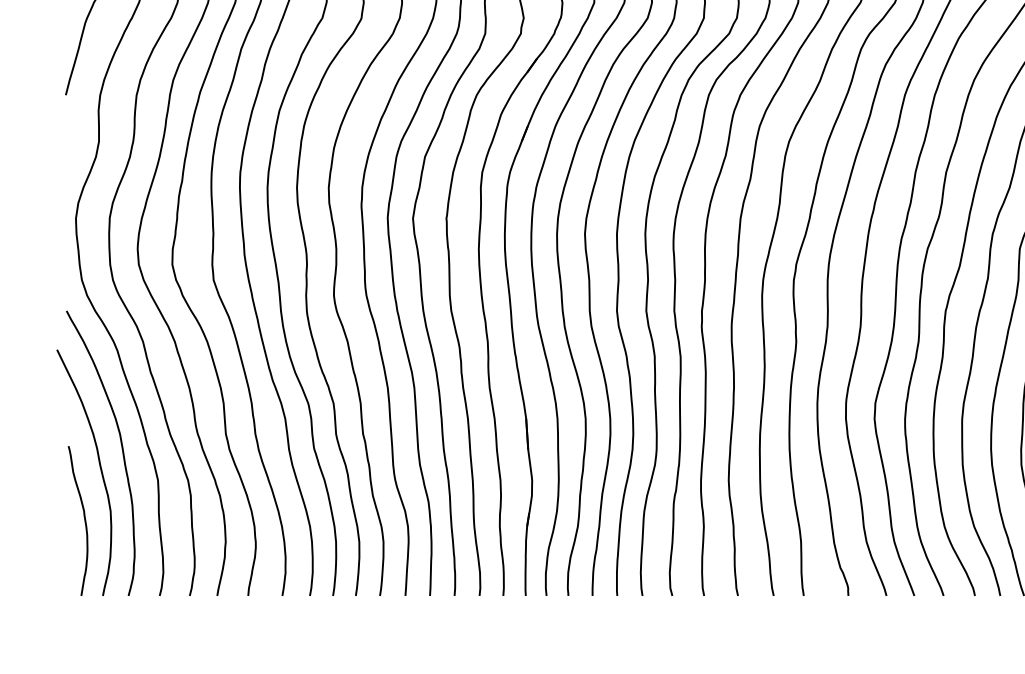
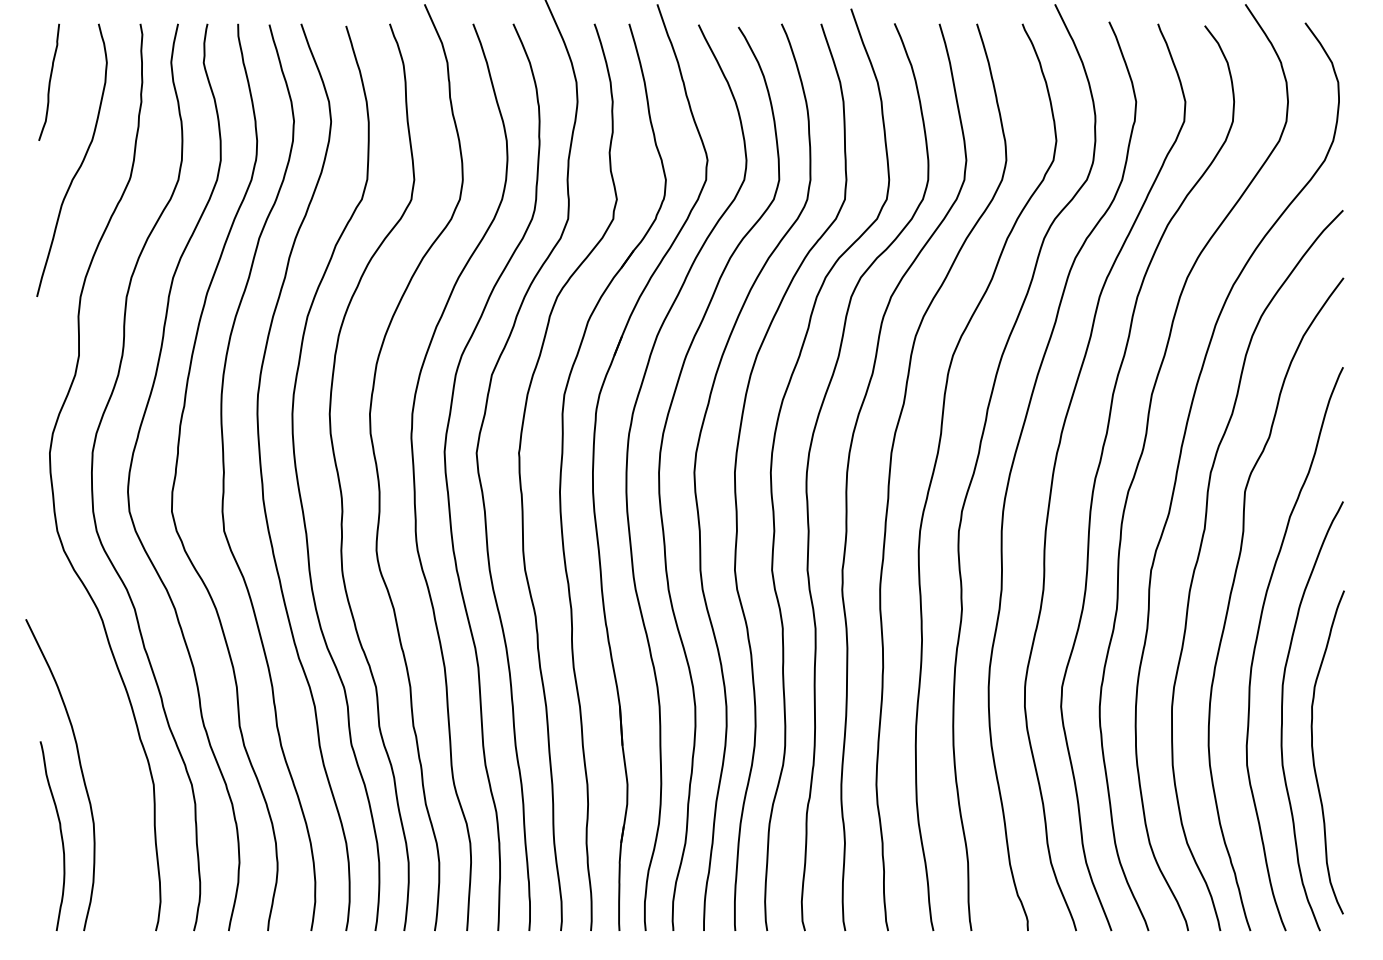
curve: (121, 447) -> (107, 743), removed

